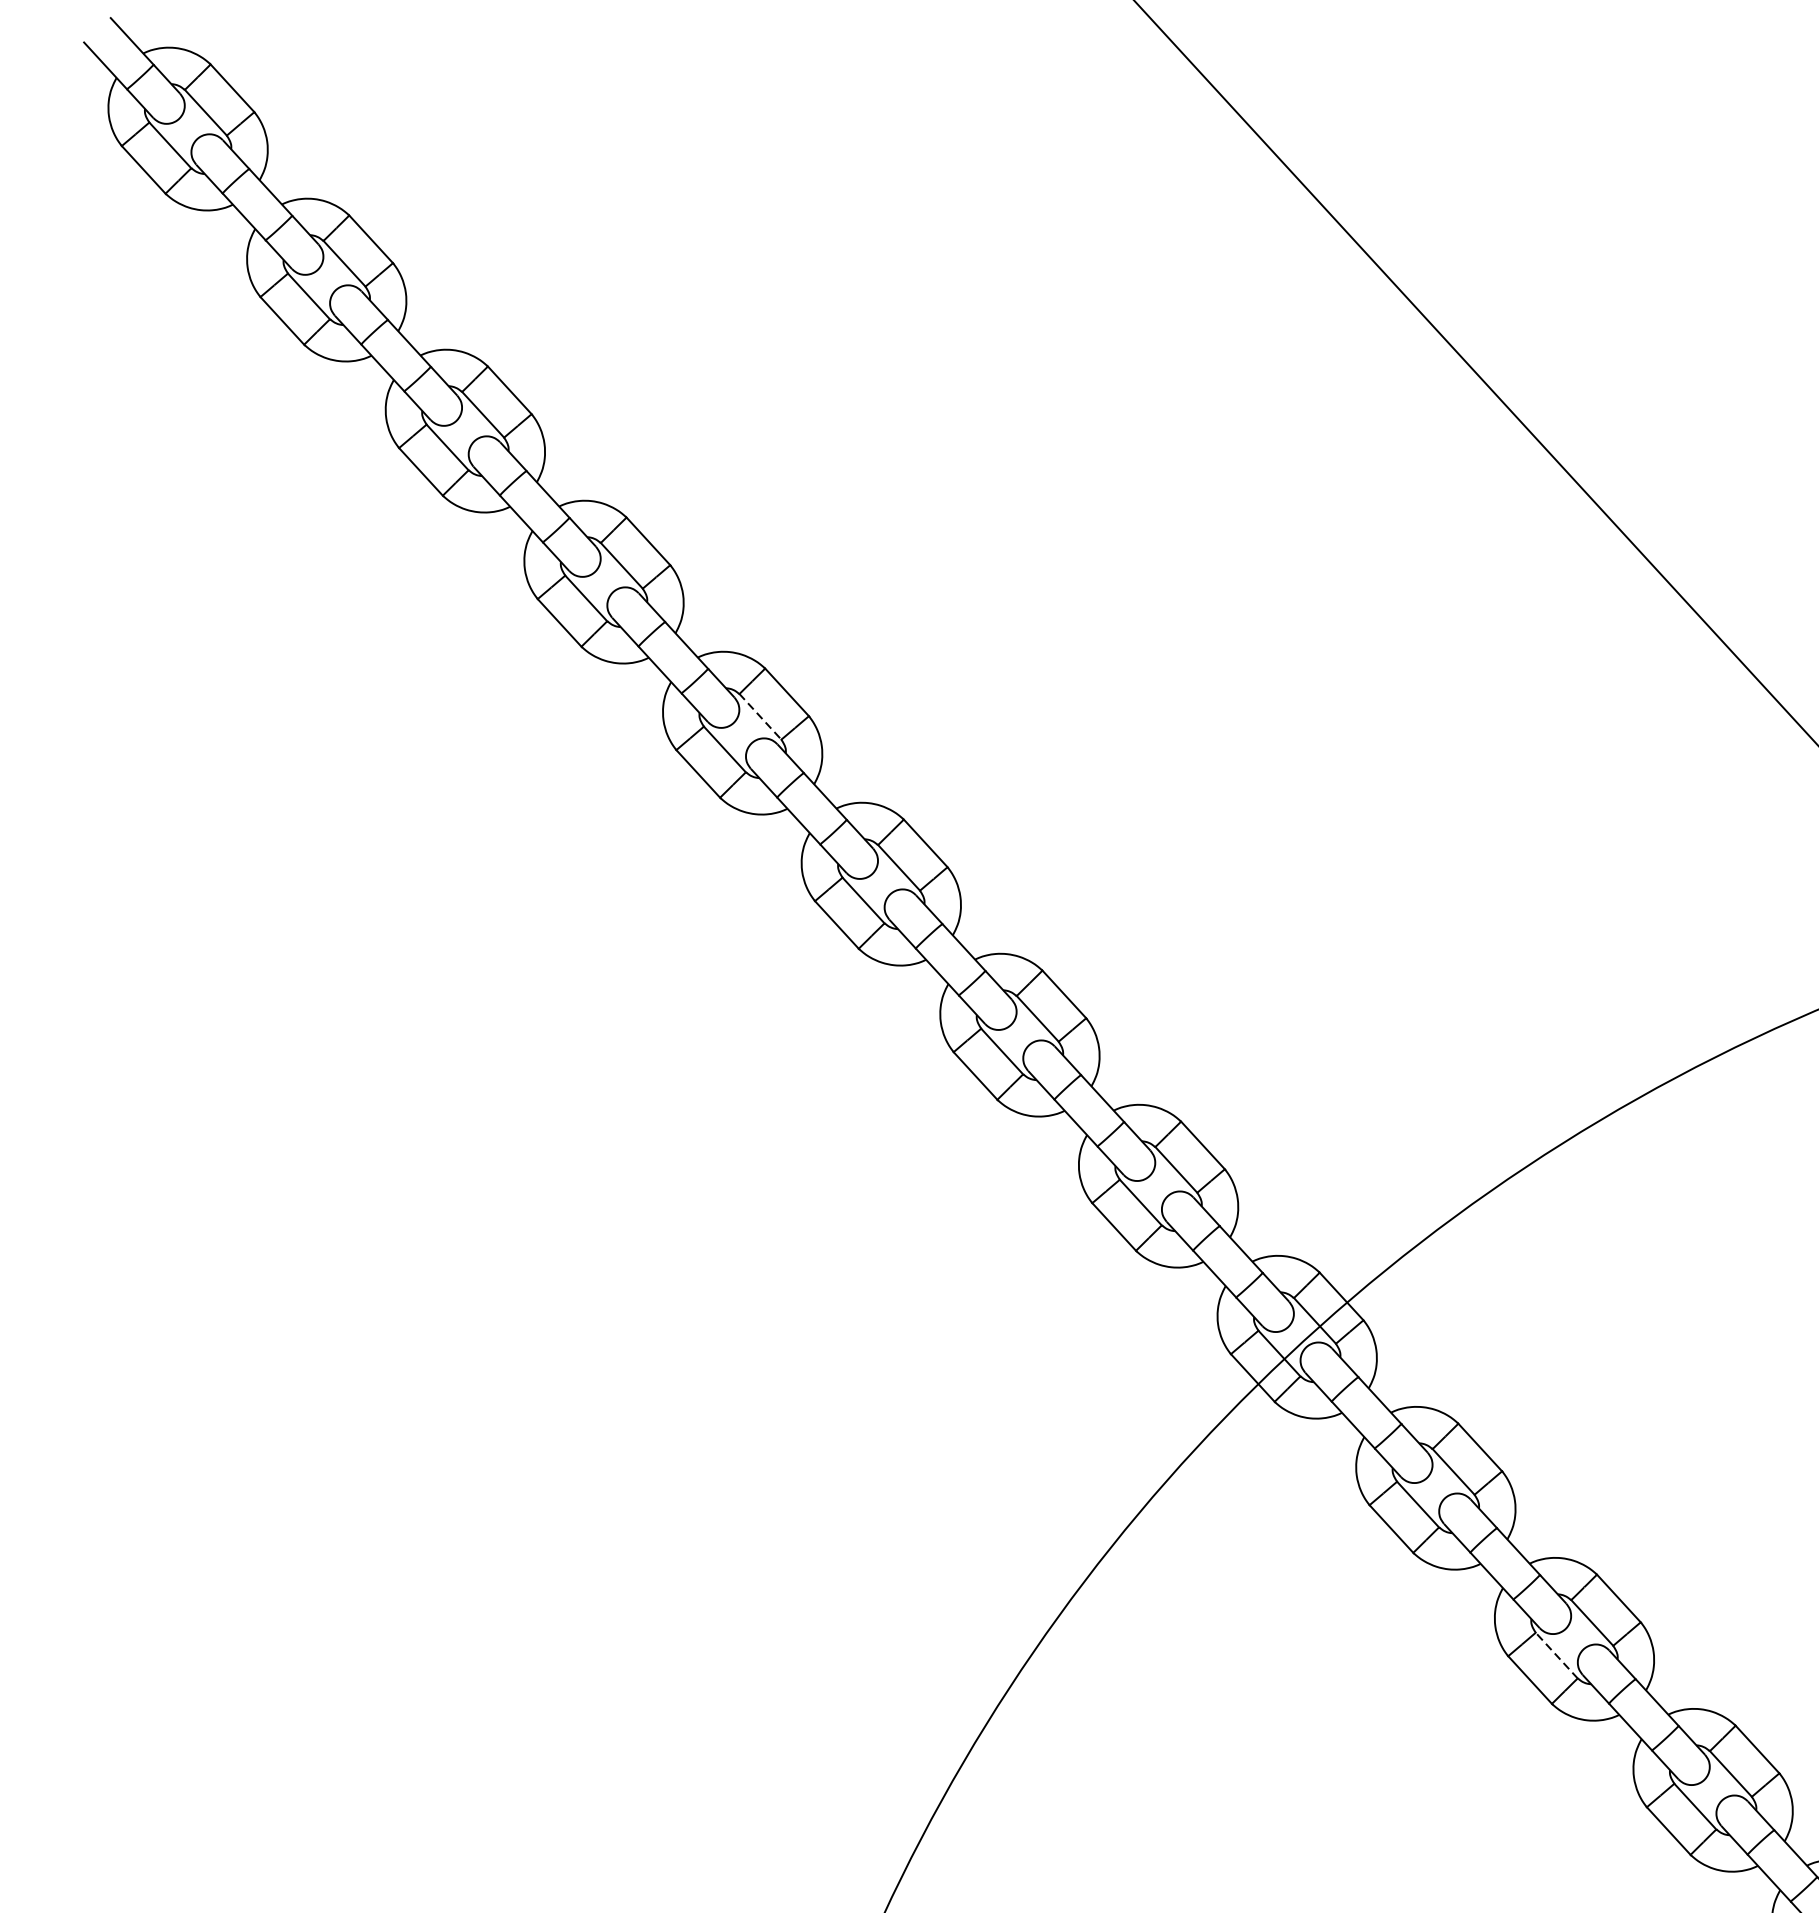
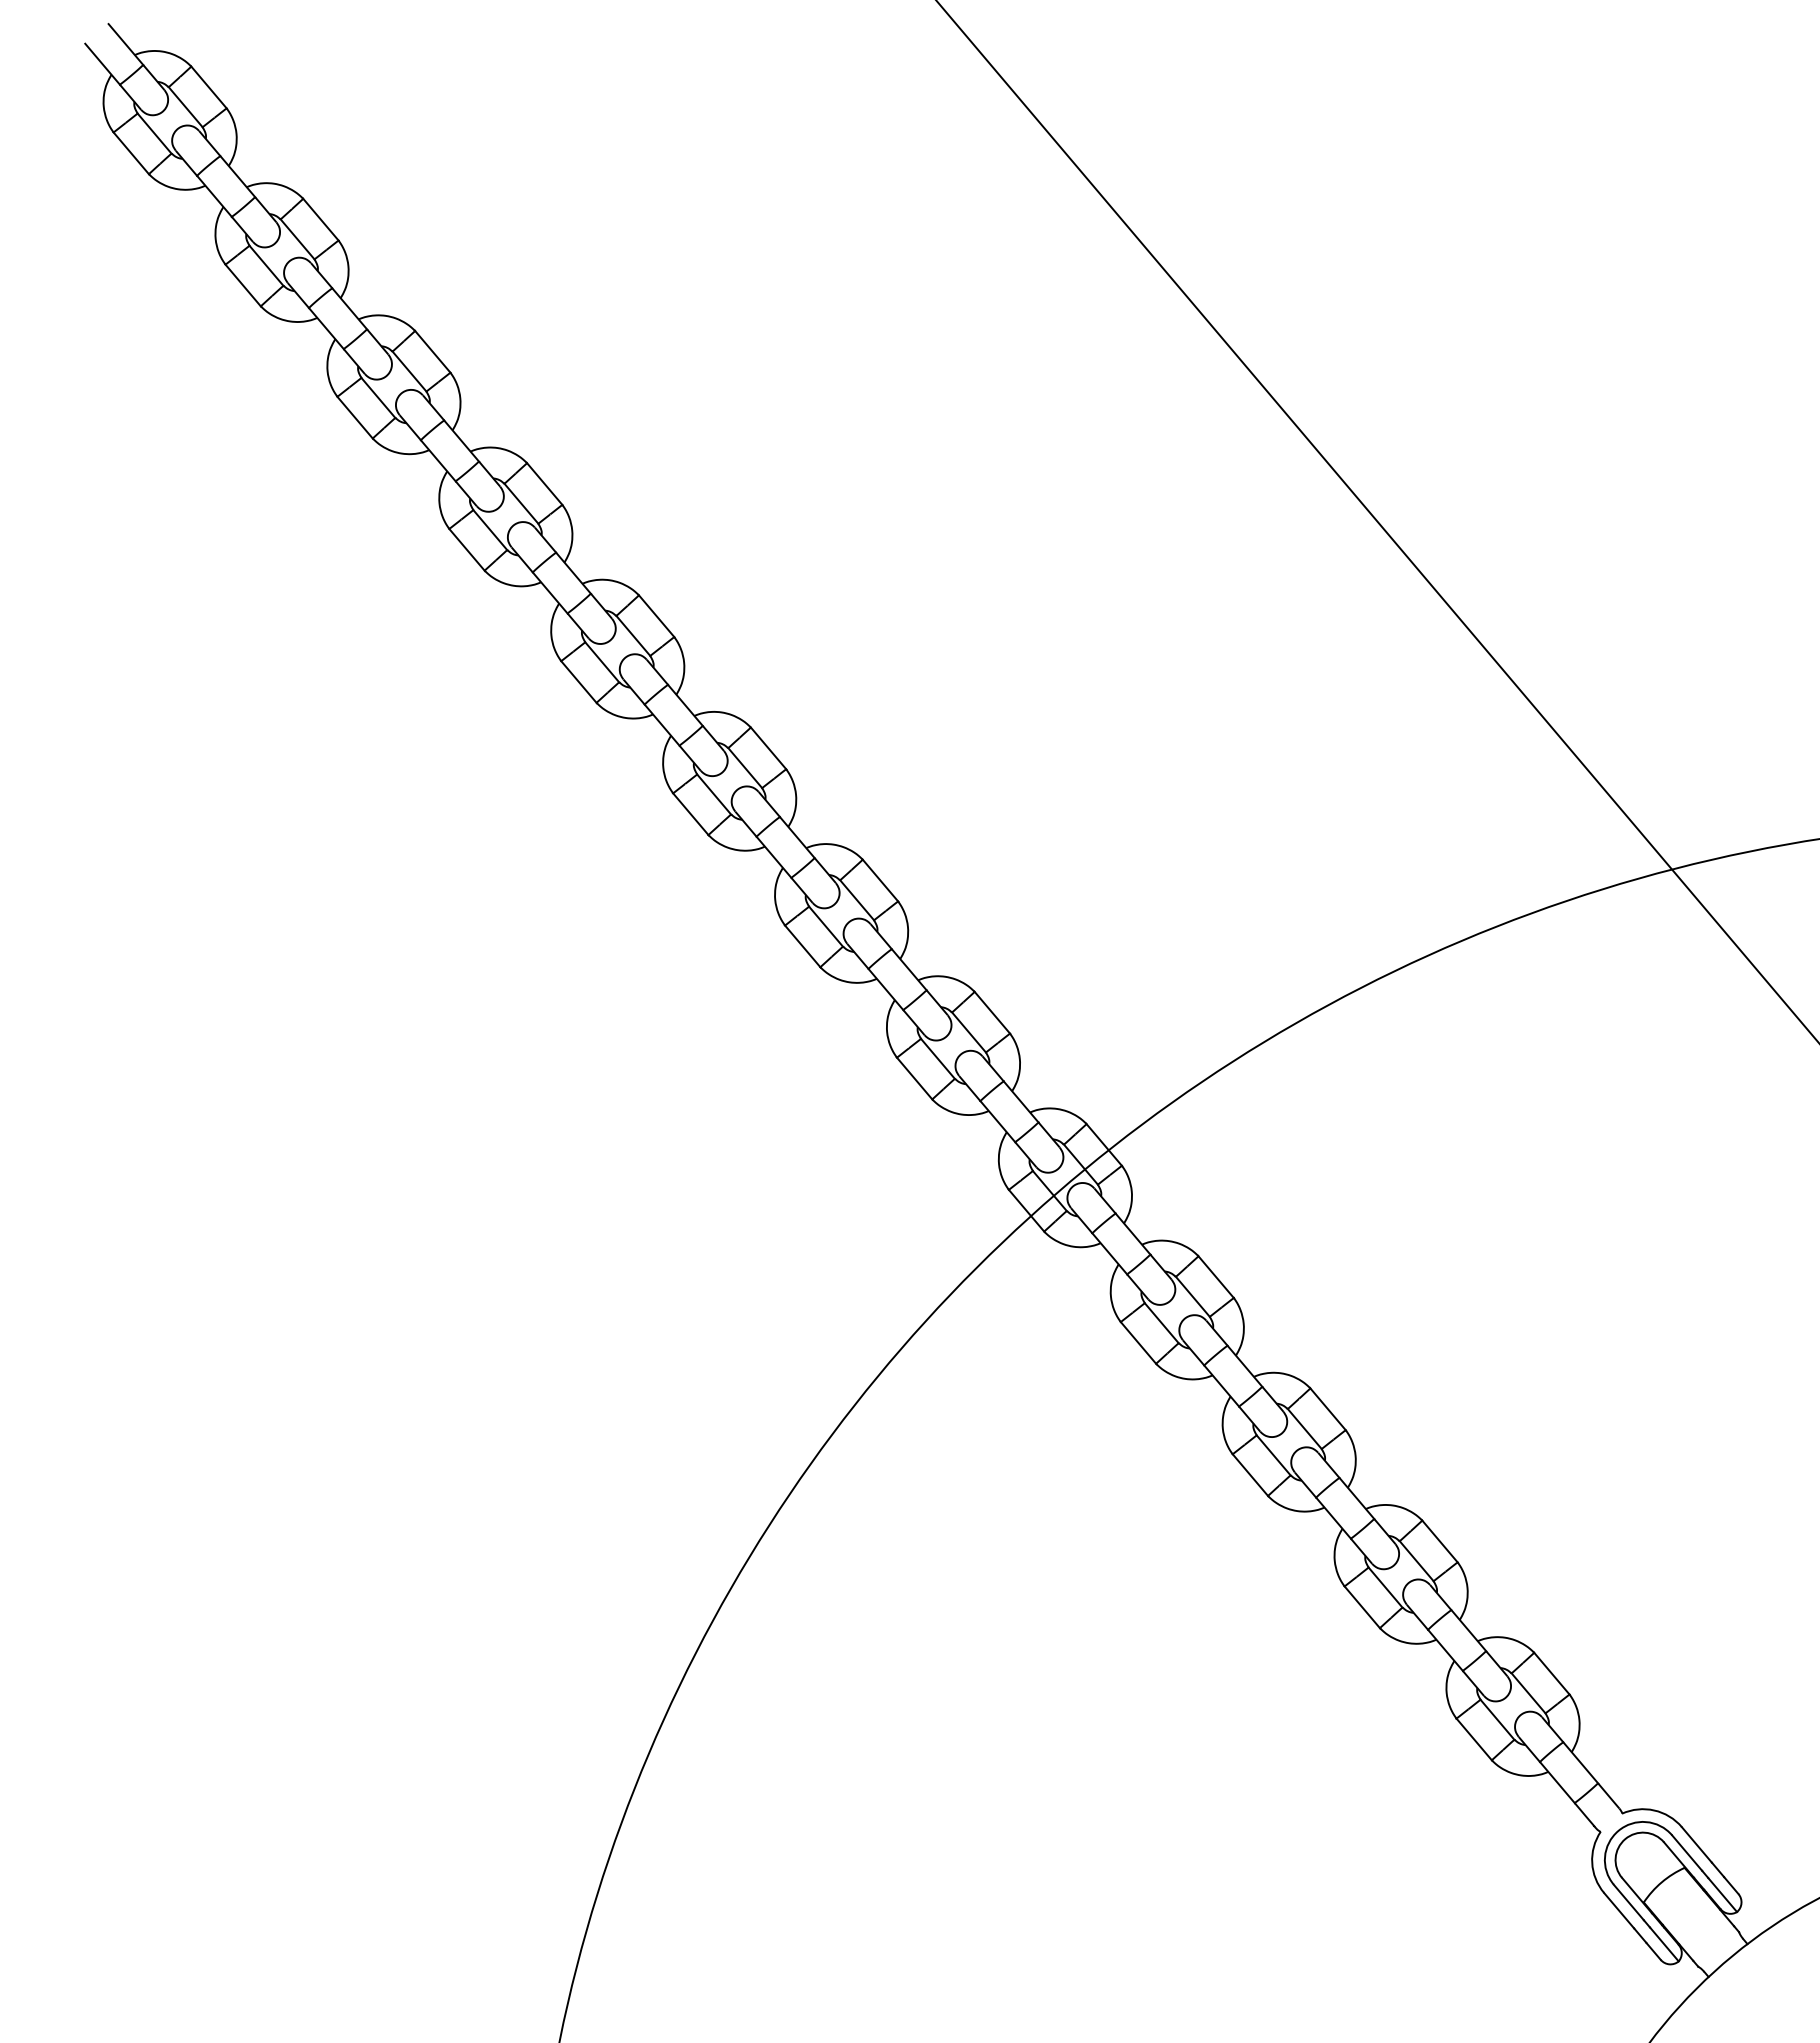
line: (760, 717) -> (633, 636), dashed -> solid
line: (1556, 1655) -> (1273, 1455), dashed -> solid

